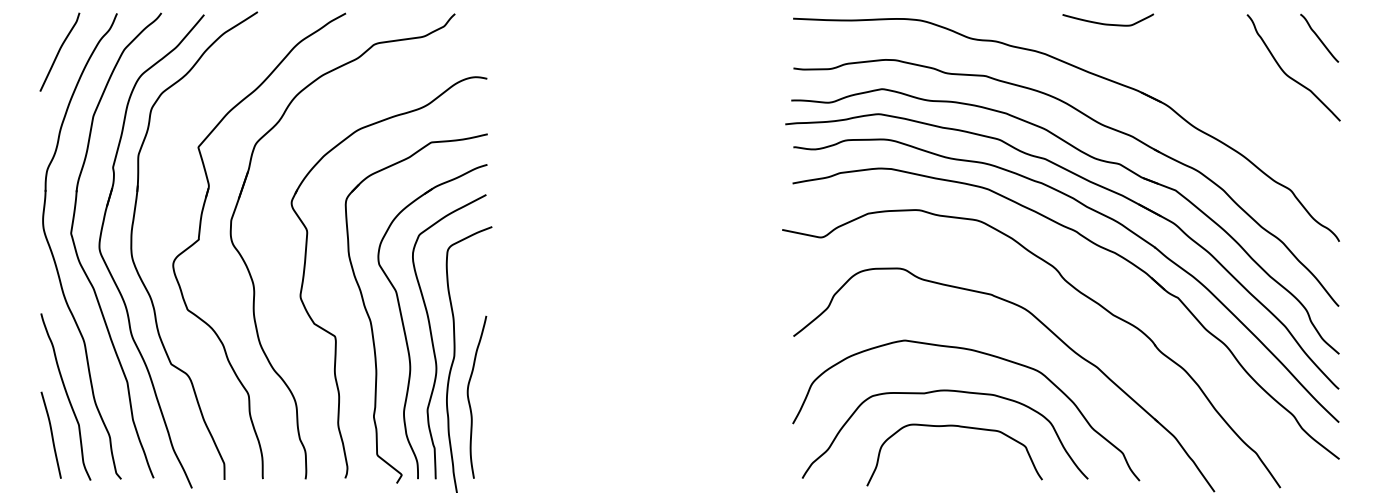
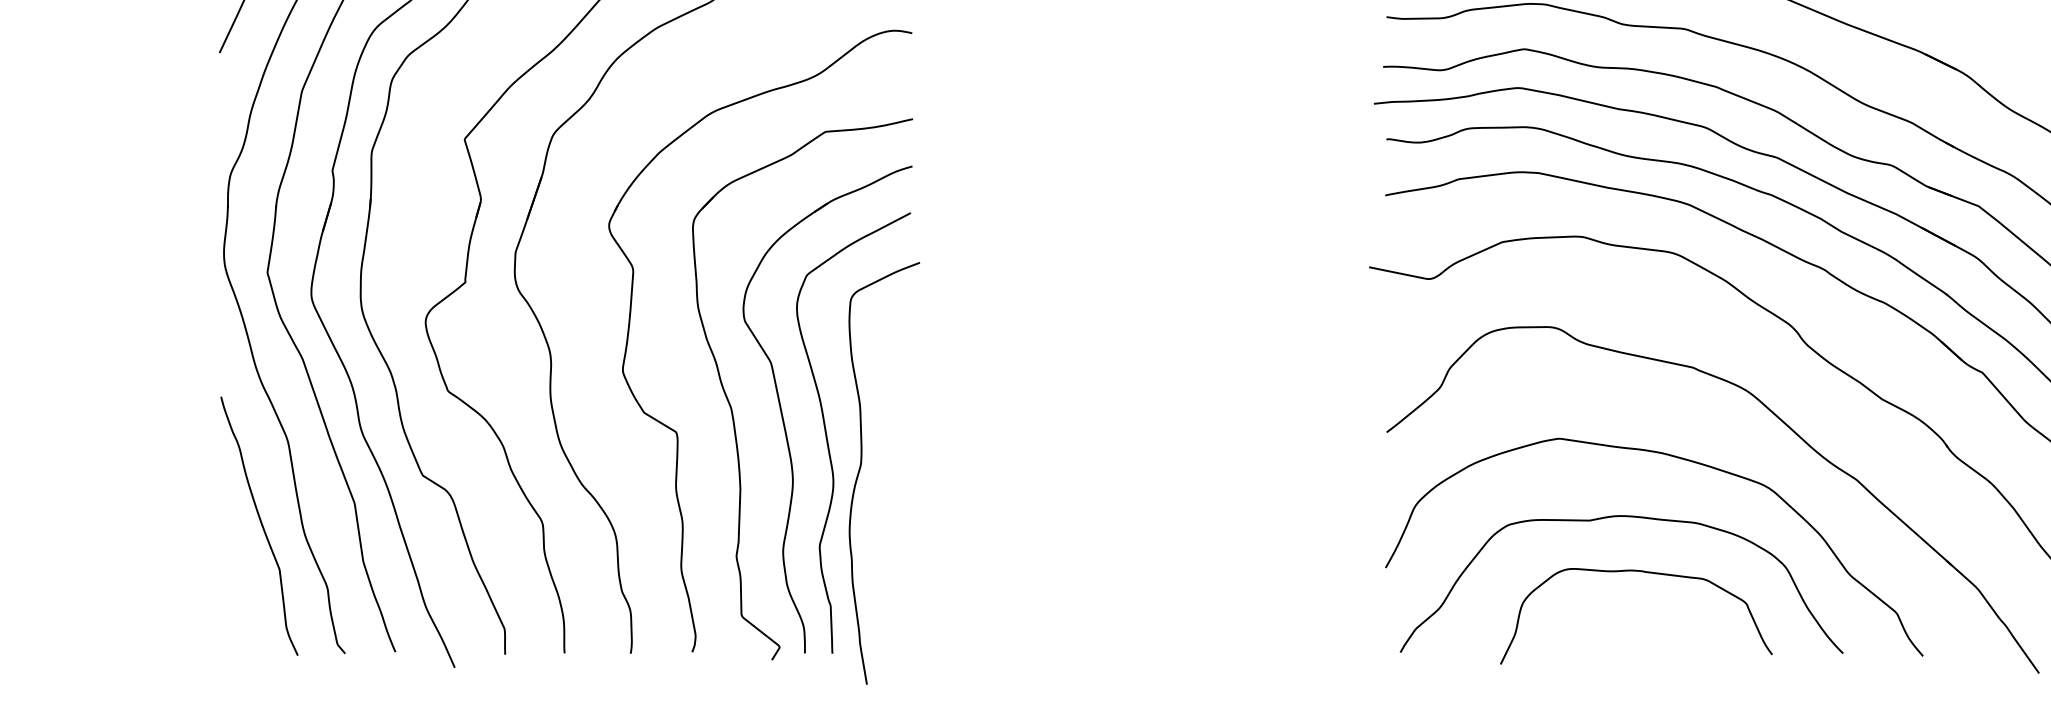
curve: (469, 398) -> (884, 528), removed
curve: (51, 434) -> (237, 584), removed

